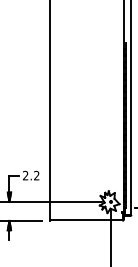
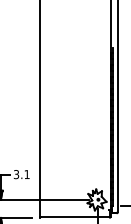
text: (31, 175) -> (22, 174), 2.2 -> 3.1

